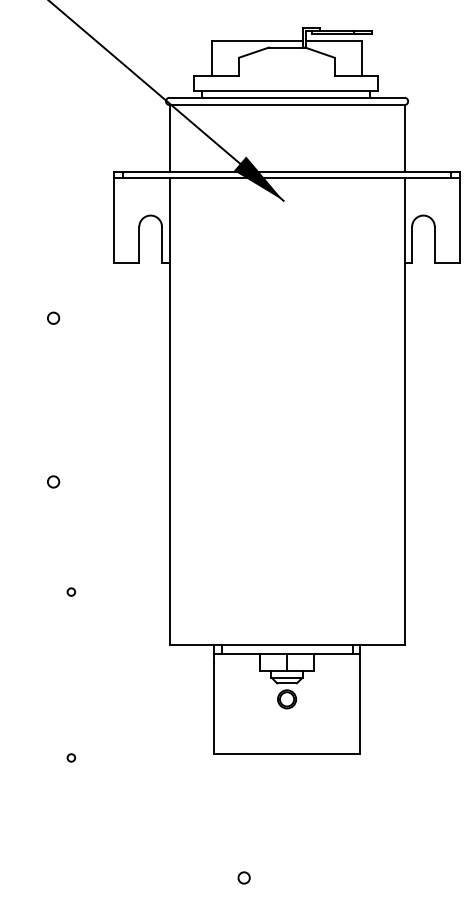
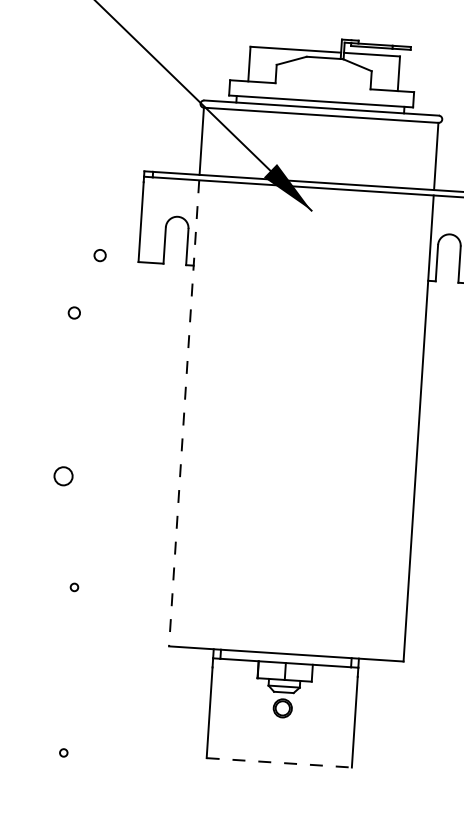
circle: (75, 258) -> (100, 254), added
line: (169, 411) -> (184, 413), solid -> dashed
circle: (53, 481) -> (63, 475), size x1.6
line: (287, 753) -> (279, 762), solid -> dashed

